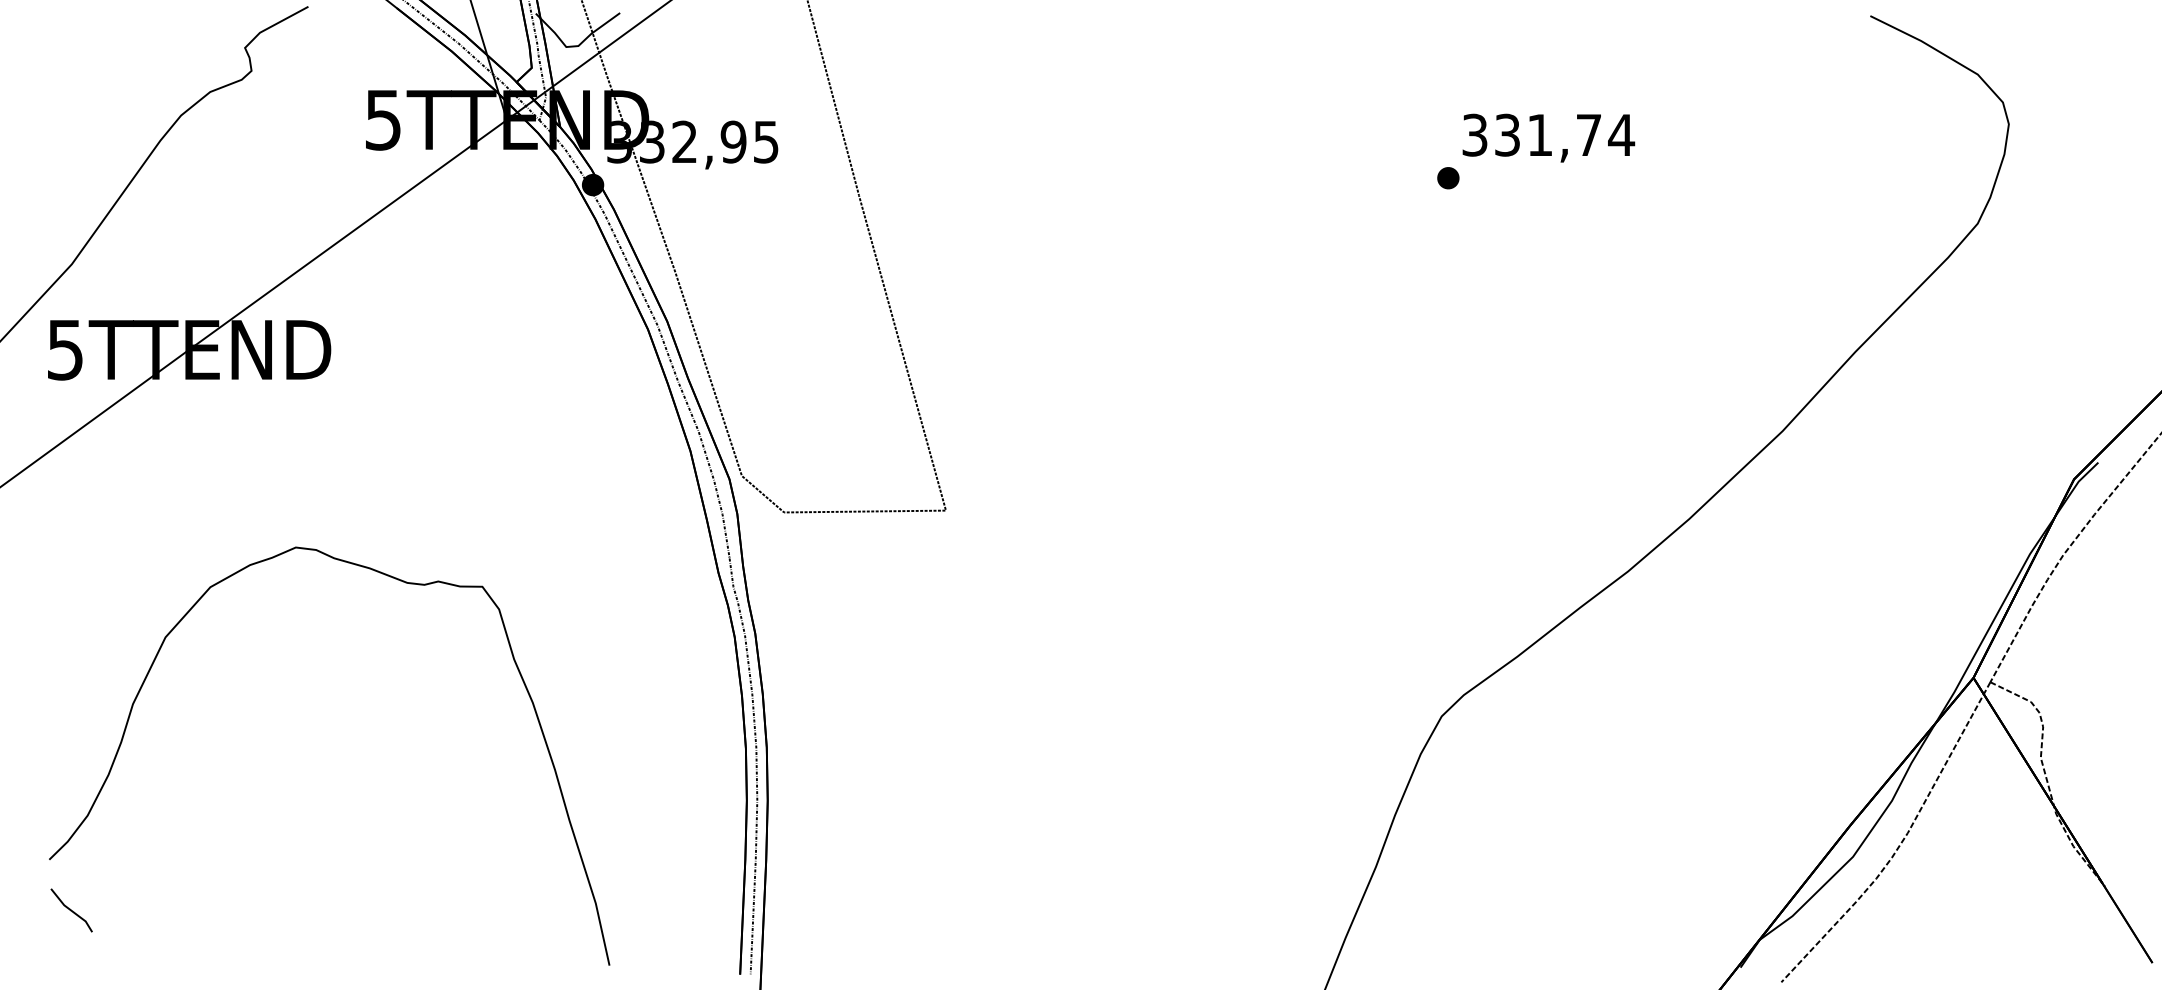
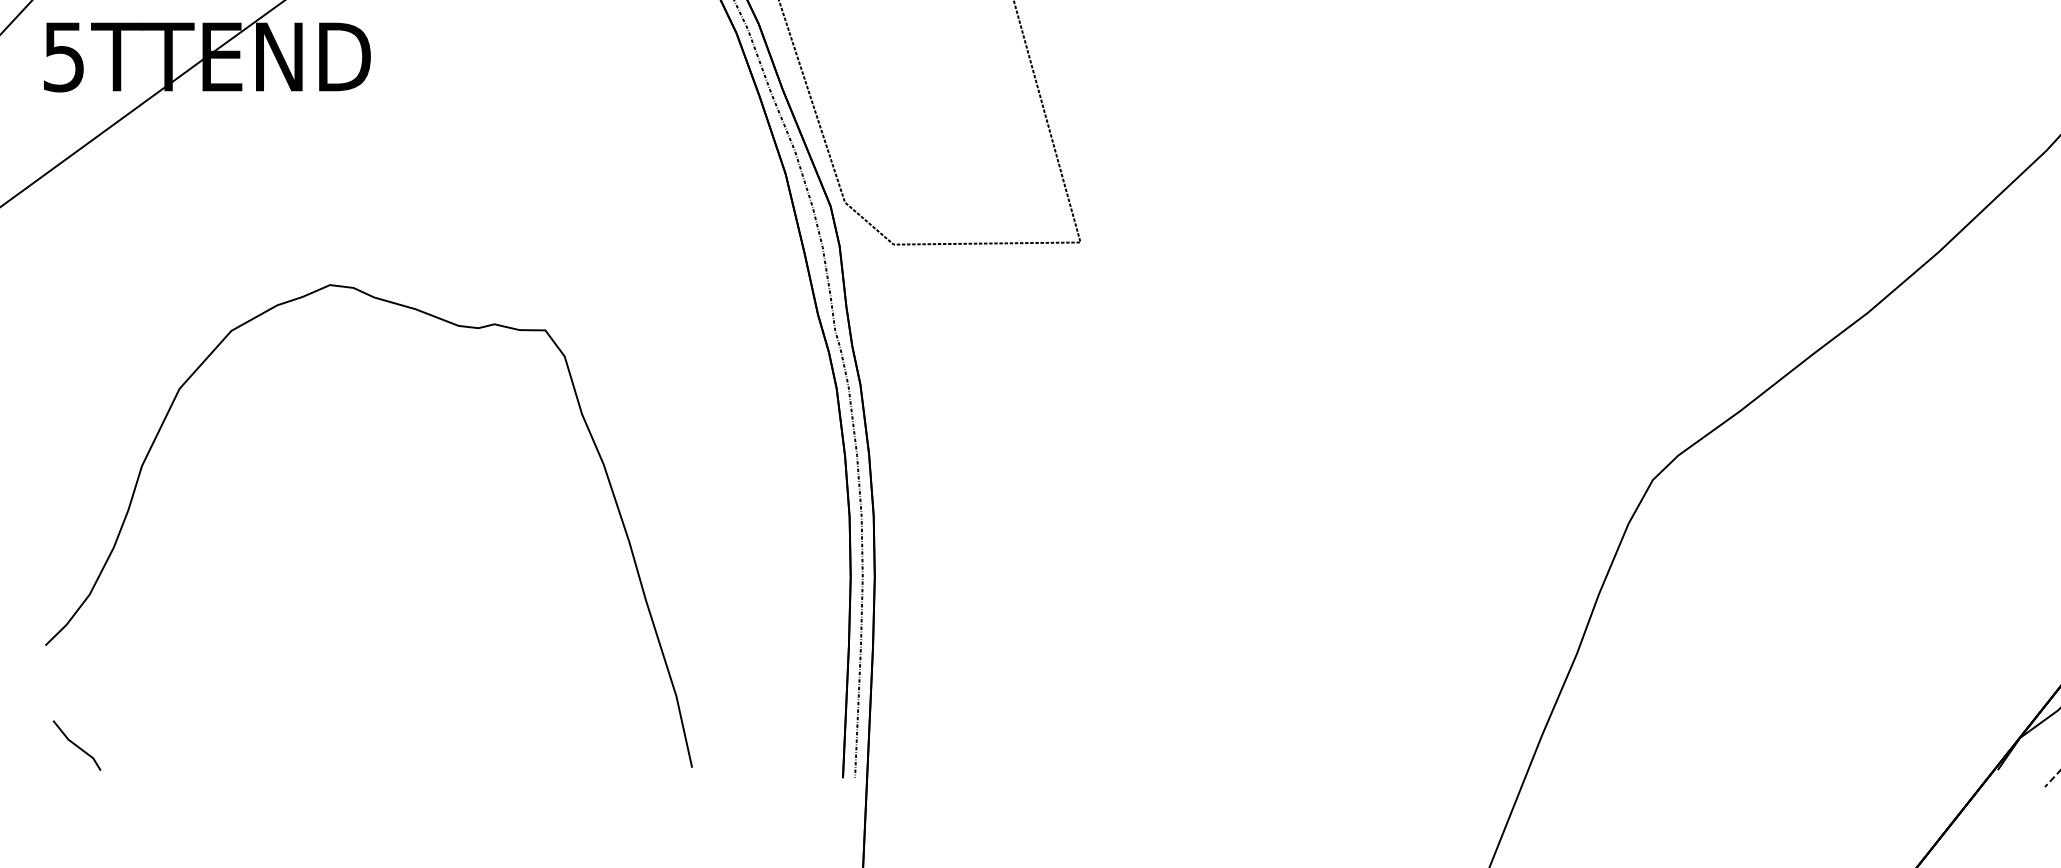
line: (71, 910) -> (76, 745), moved

